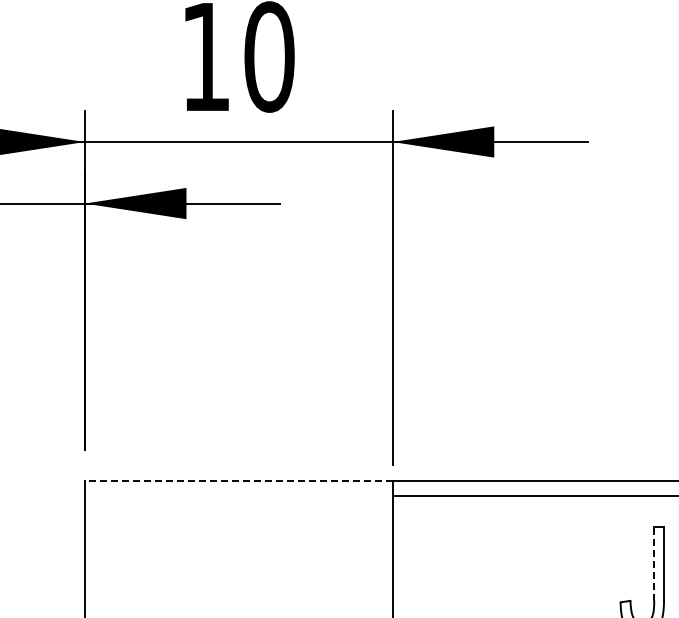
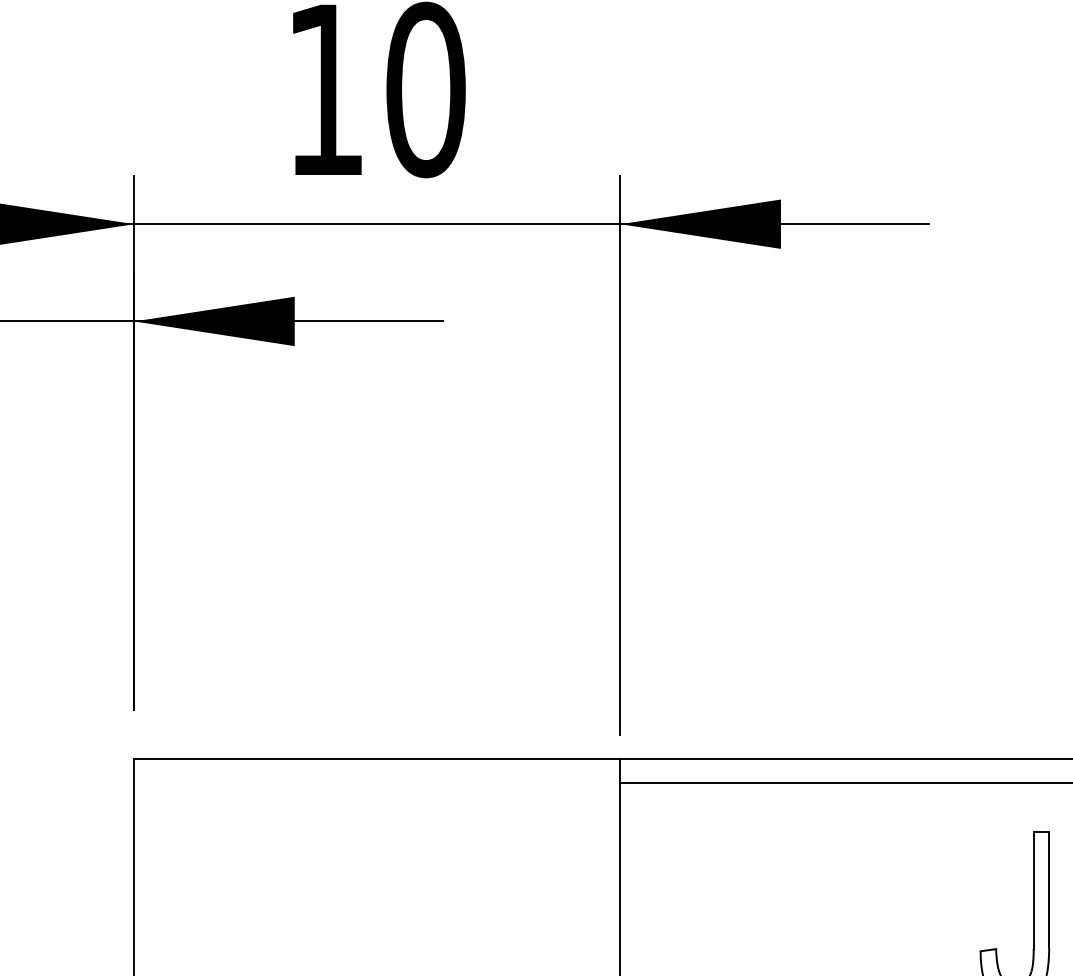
line: (238, 480) -> (376, 758), dashed -> solid
line: (654, 563) -> (1034, 890), dashed -> solid

